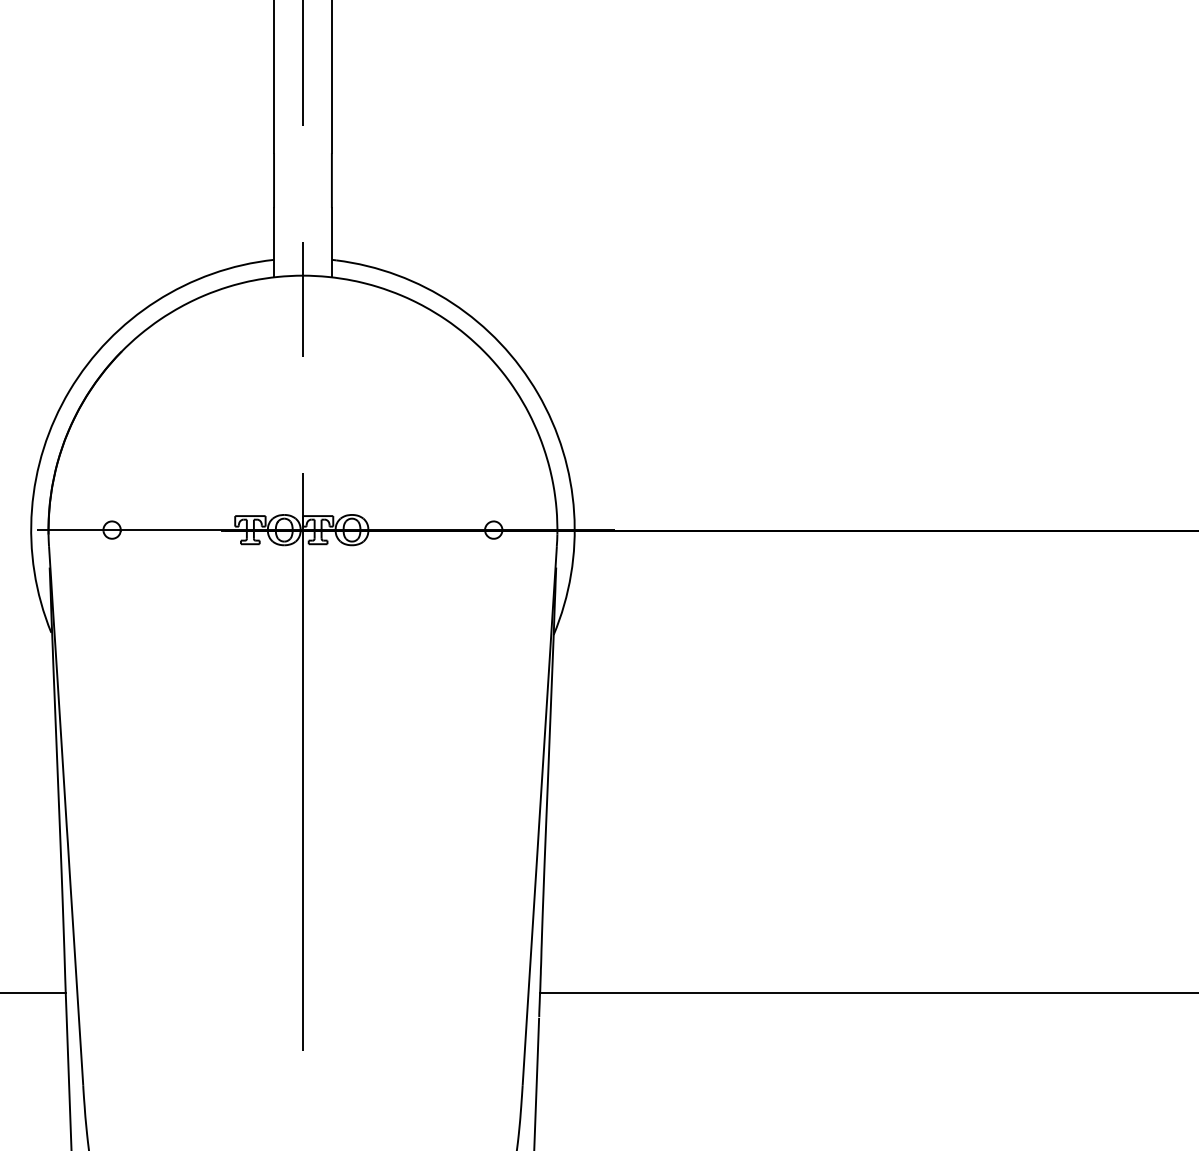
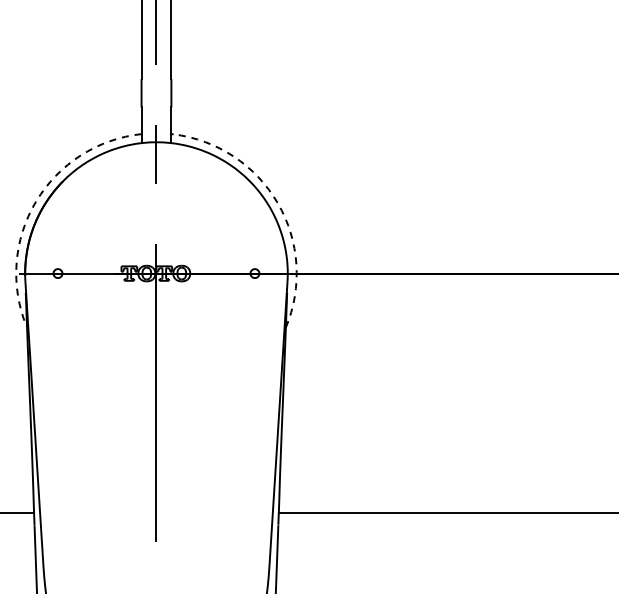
arc: (70, 390) -> (36, 201), solid -> dashed
arc: (537, 394) -> (277, 203), solid -> dashed

